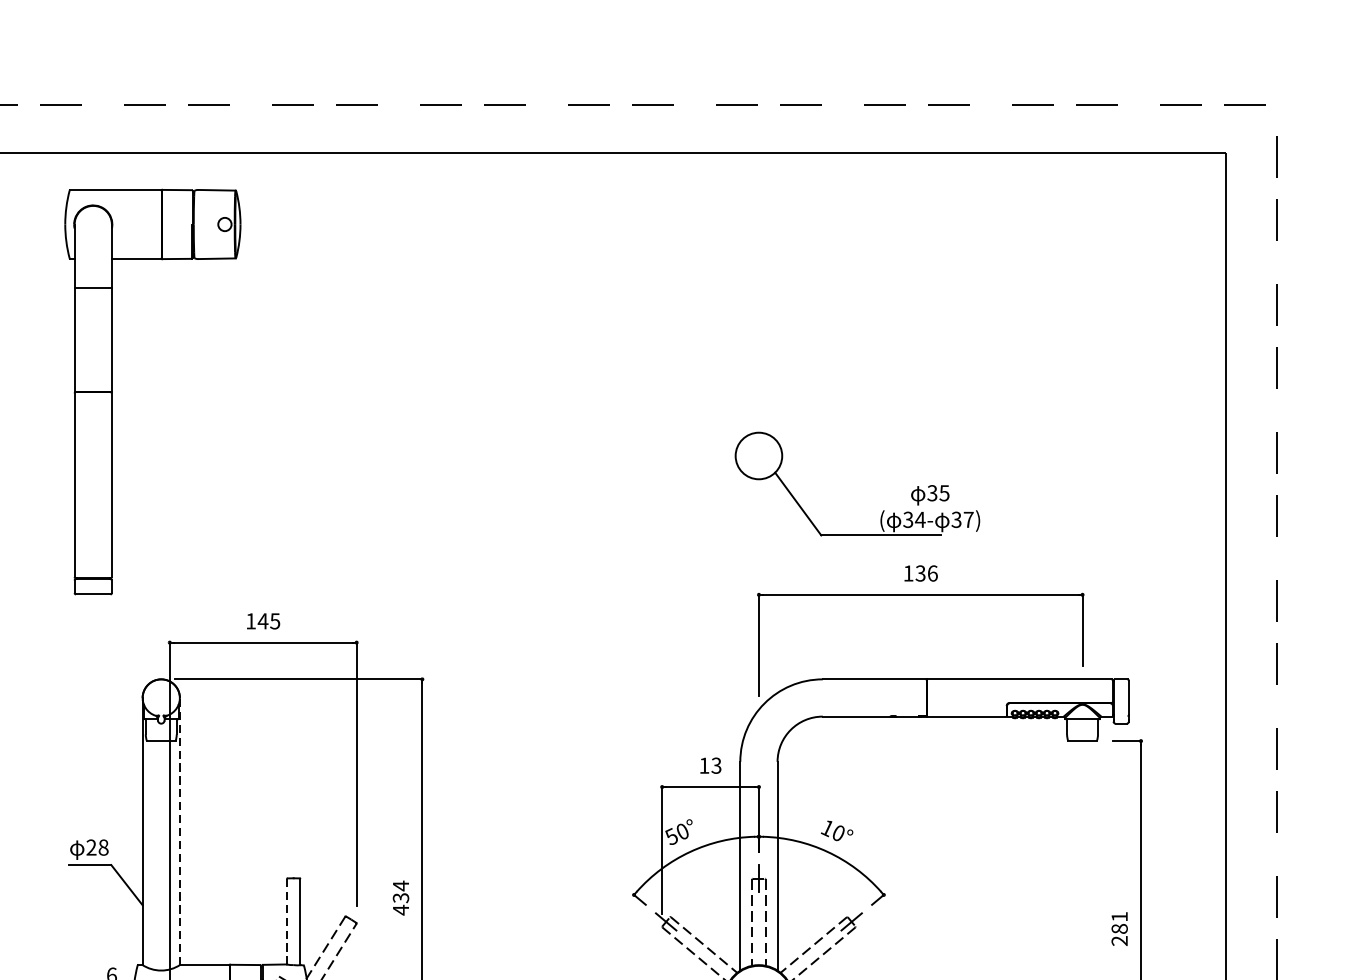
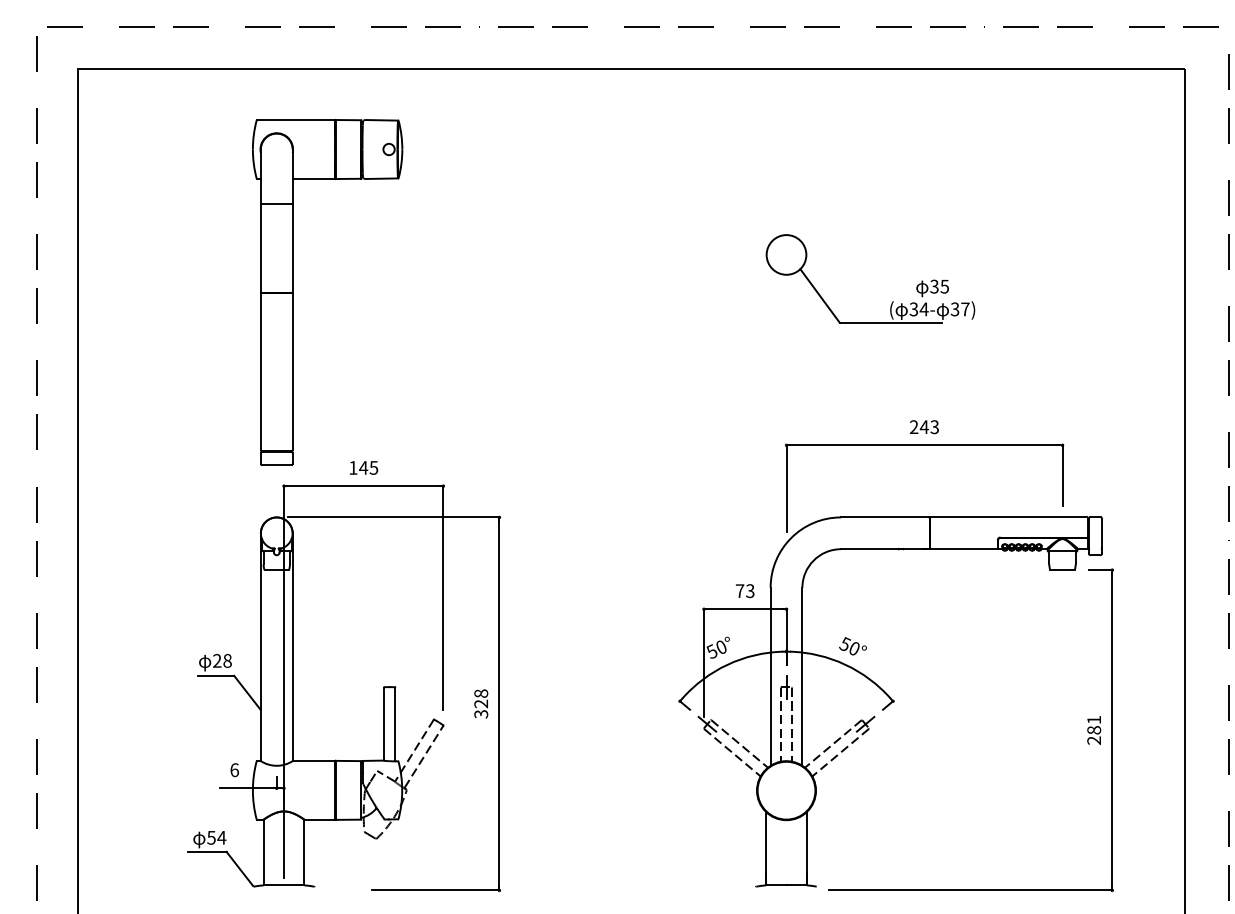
part: (112, 390) -> (293, 291), moved
part: (883, 510) -> (892, 301), moved
text: (920, 573) -> (924, 427), 136 -> 243
text: (703, 765) -> (739, 590), 13 -> 73
text: (826, 828) -> (844, 644), 10° -> 50°
line: (179, 831) -> (292, 647), dashed -> solid
text: (401, 897) -> (481, 703), 434 -> 328
line: (287, 922) -> (384, 724), dashed -> solid

